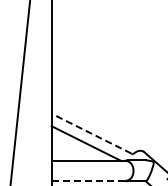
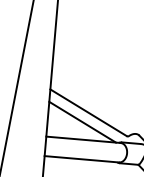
line: (91, 133) -> (88, 112), dashed -> solid
line: (89, 180) -> (82, 159), dashed -> solid

